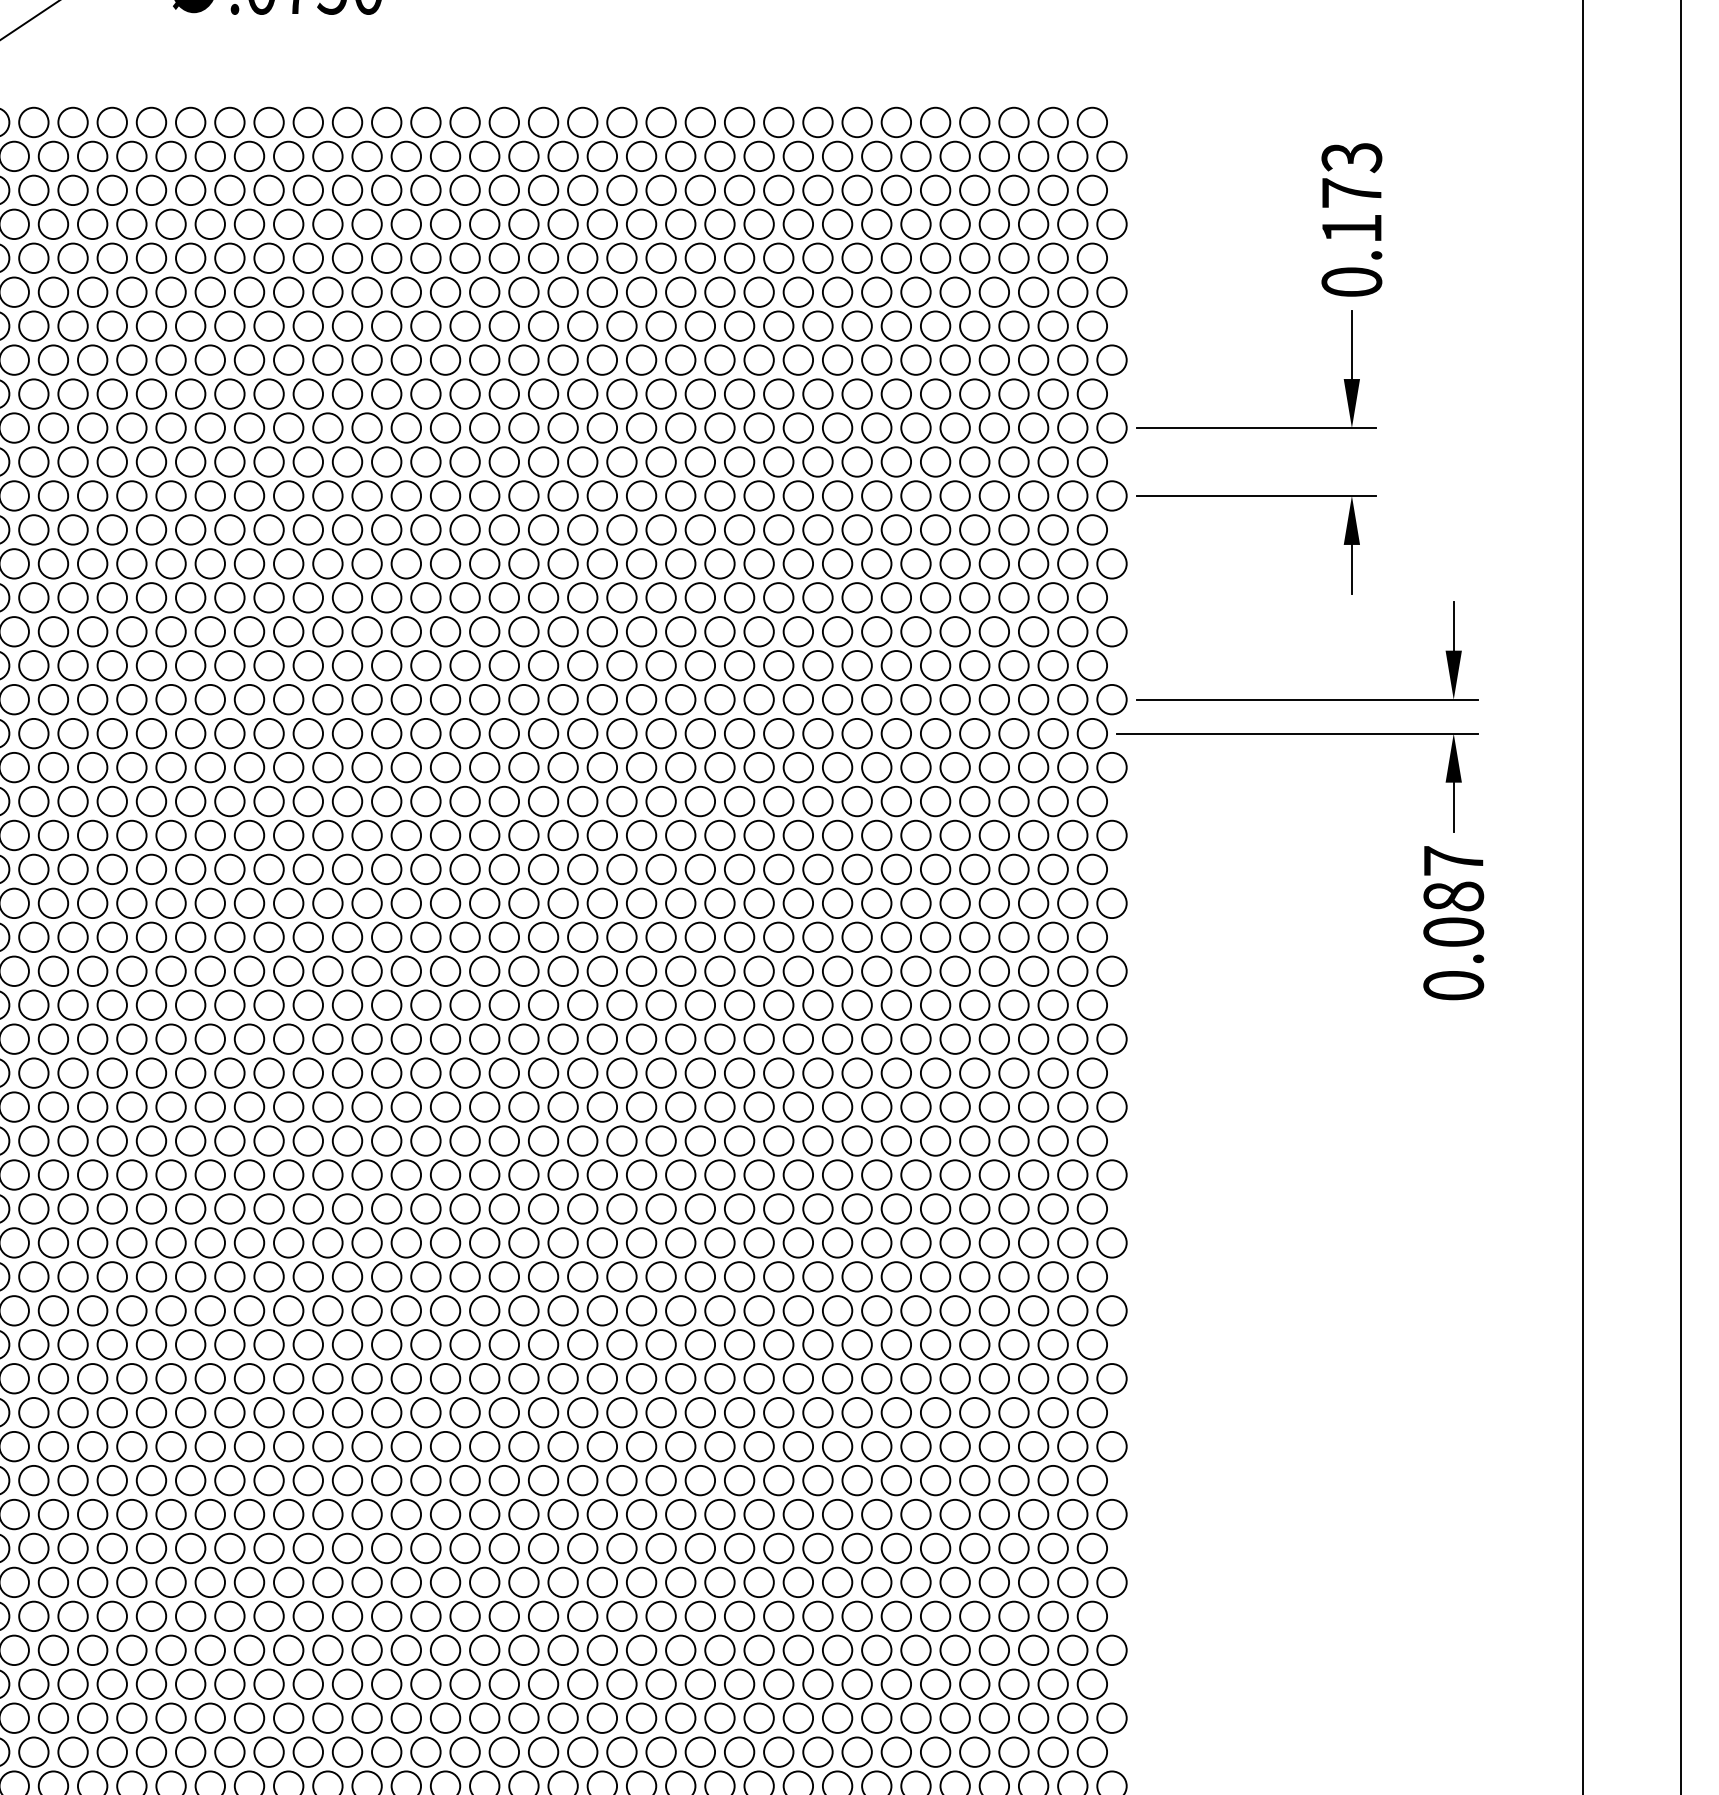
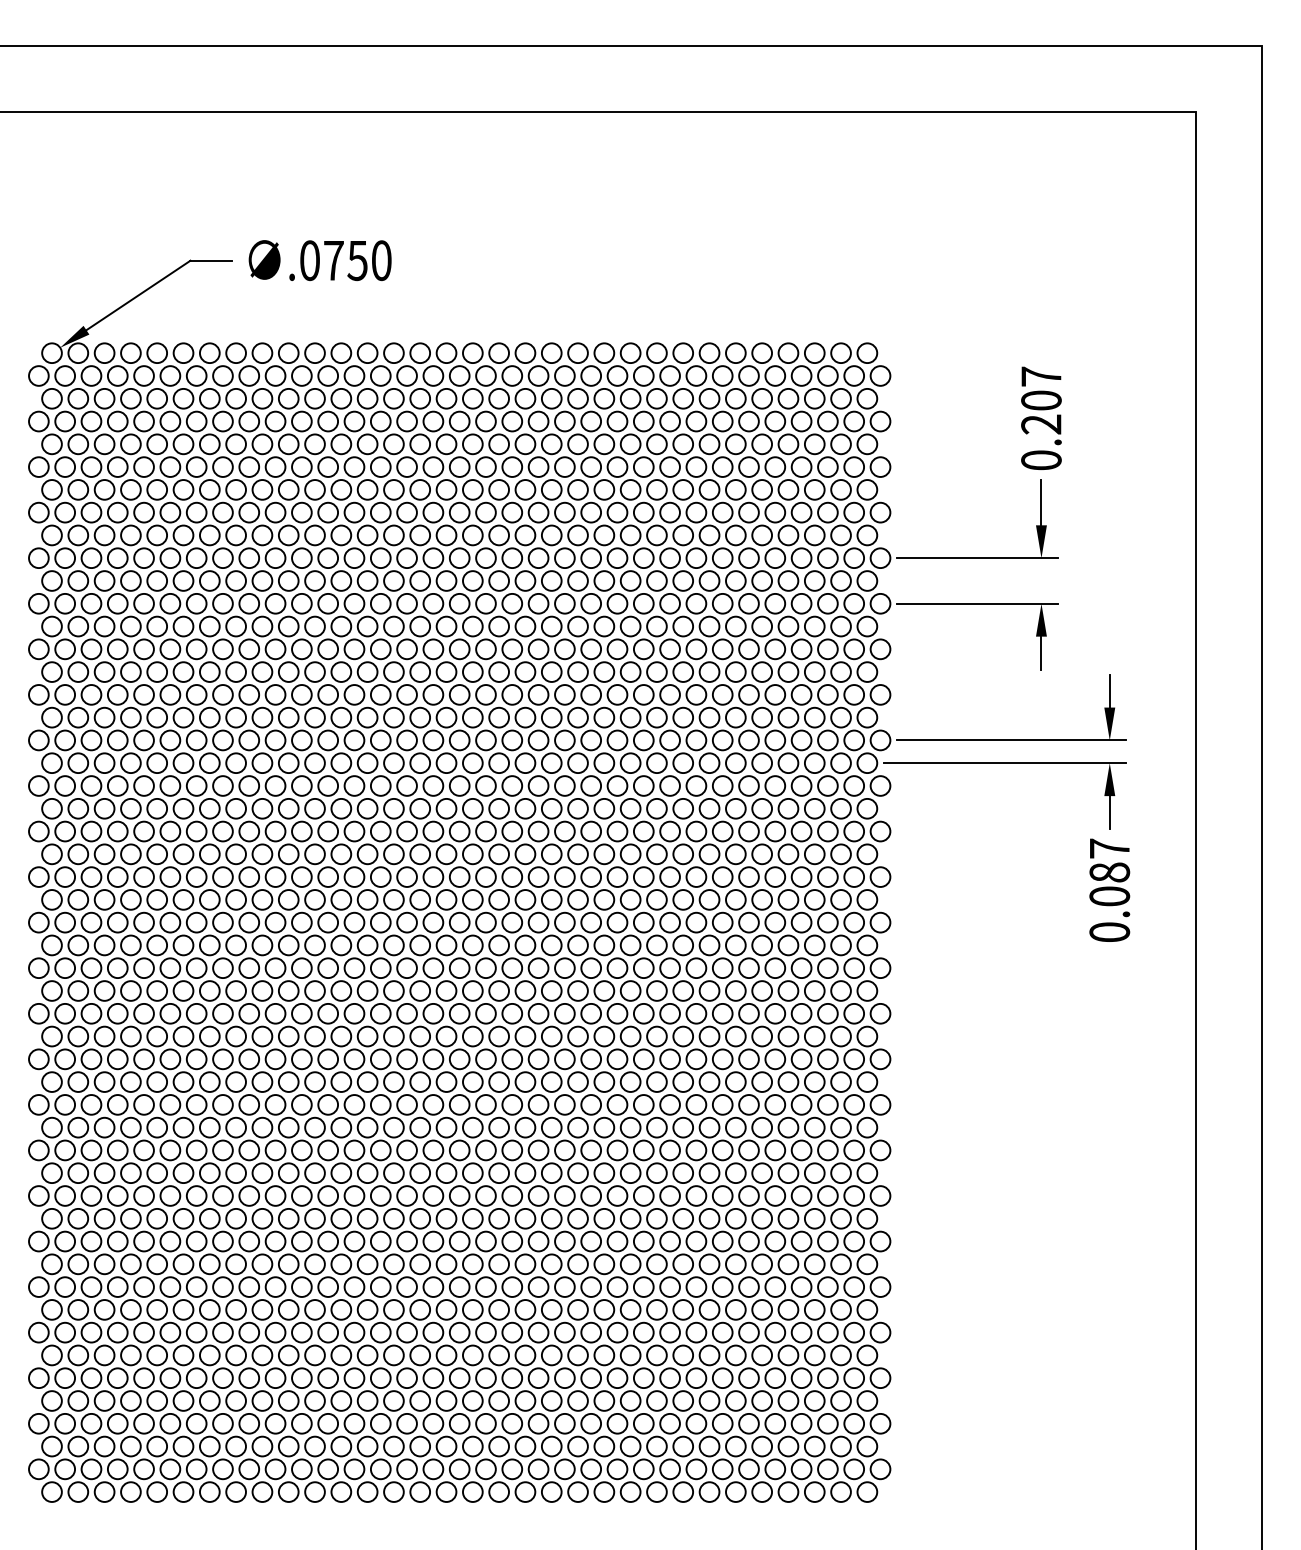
text: (1351, 192) -> (1041, 400), 0.173 -> 0.207

